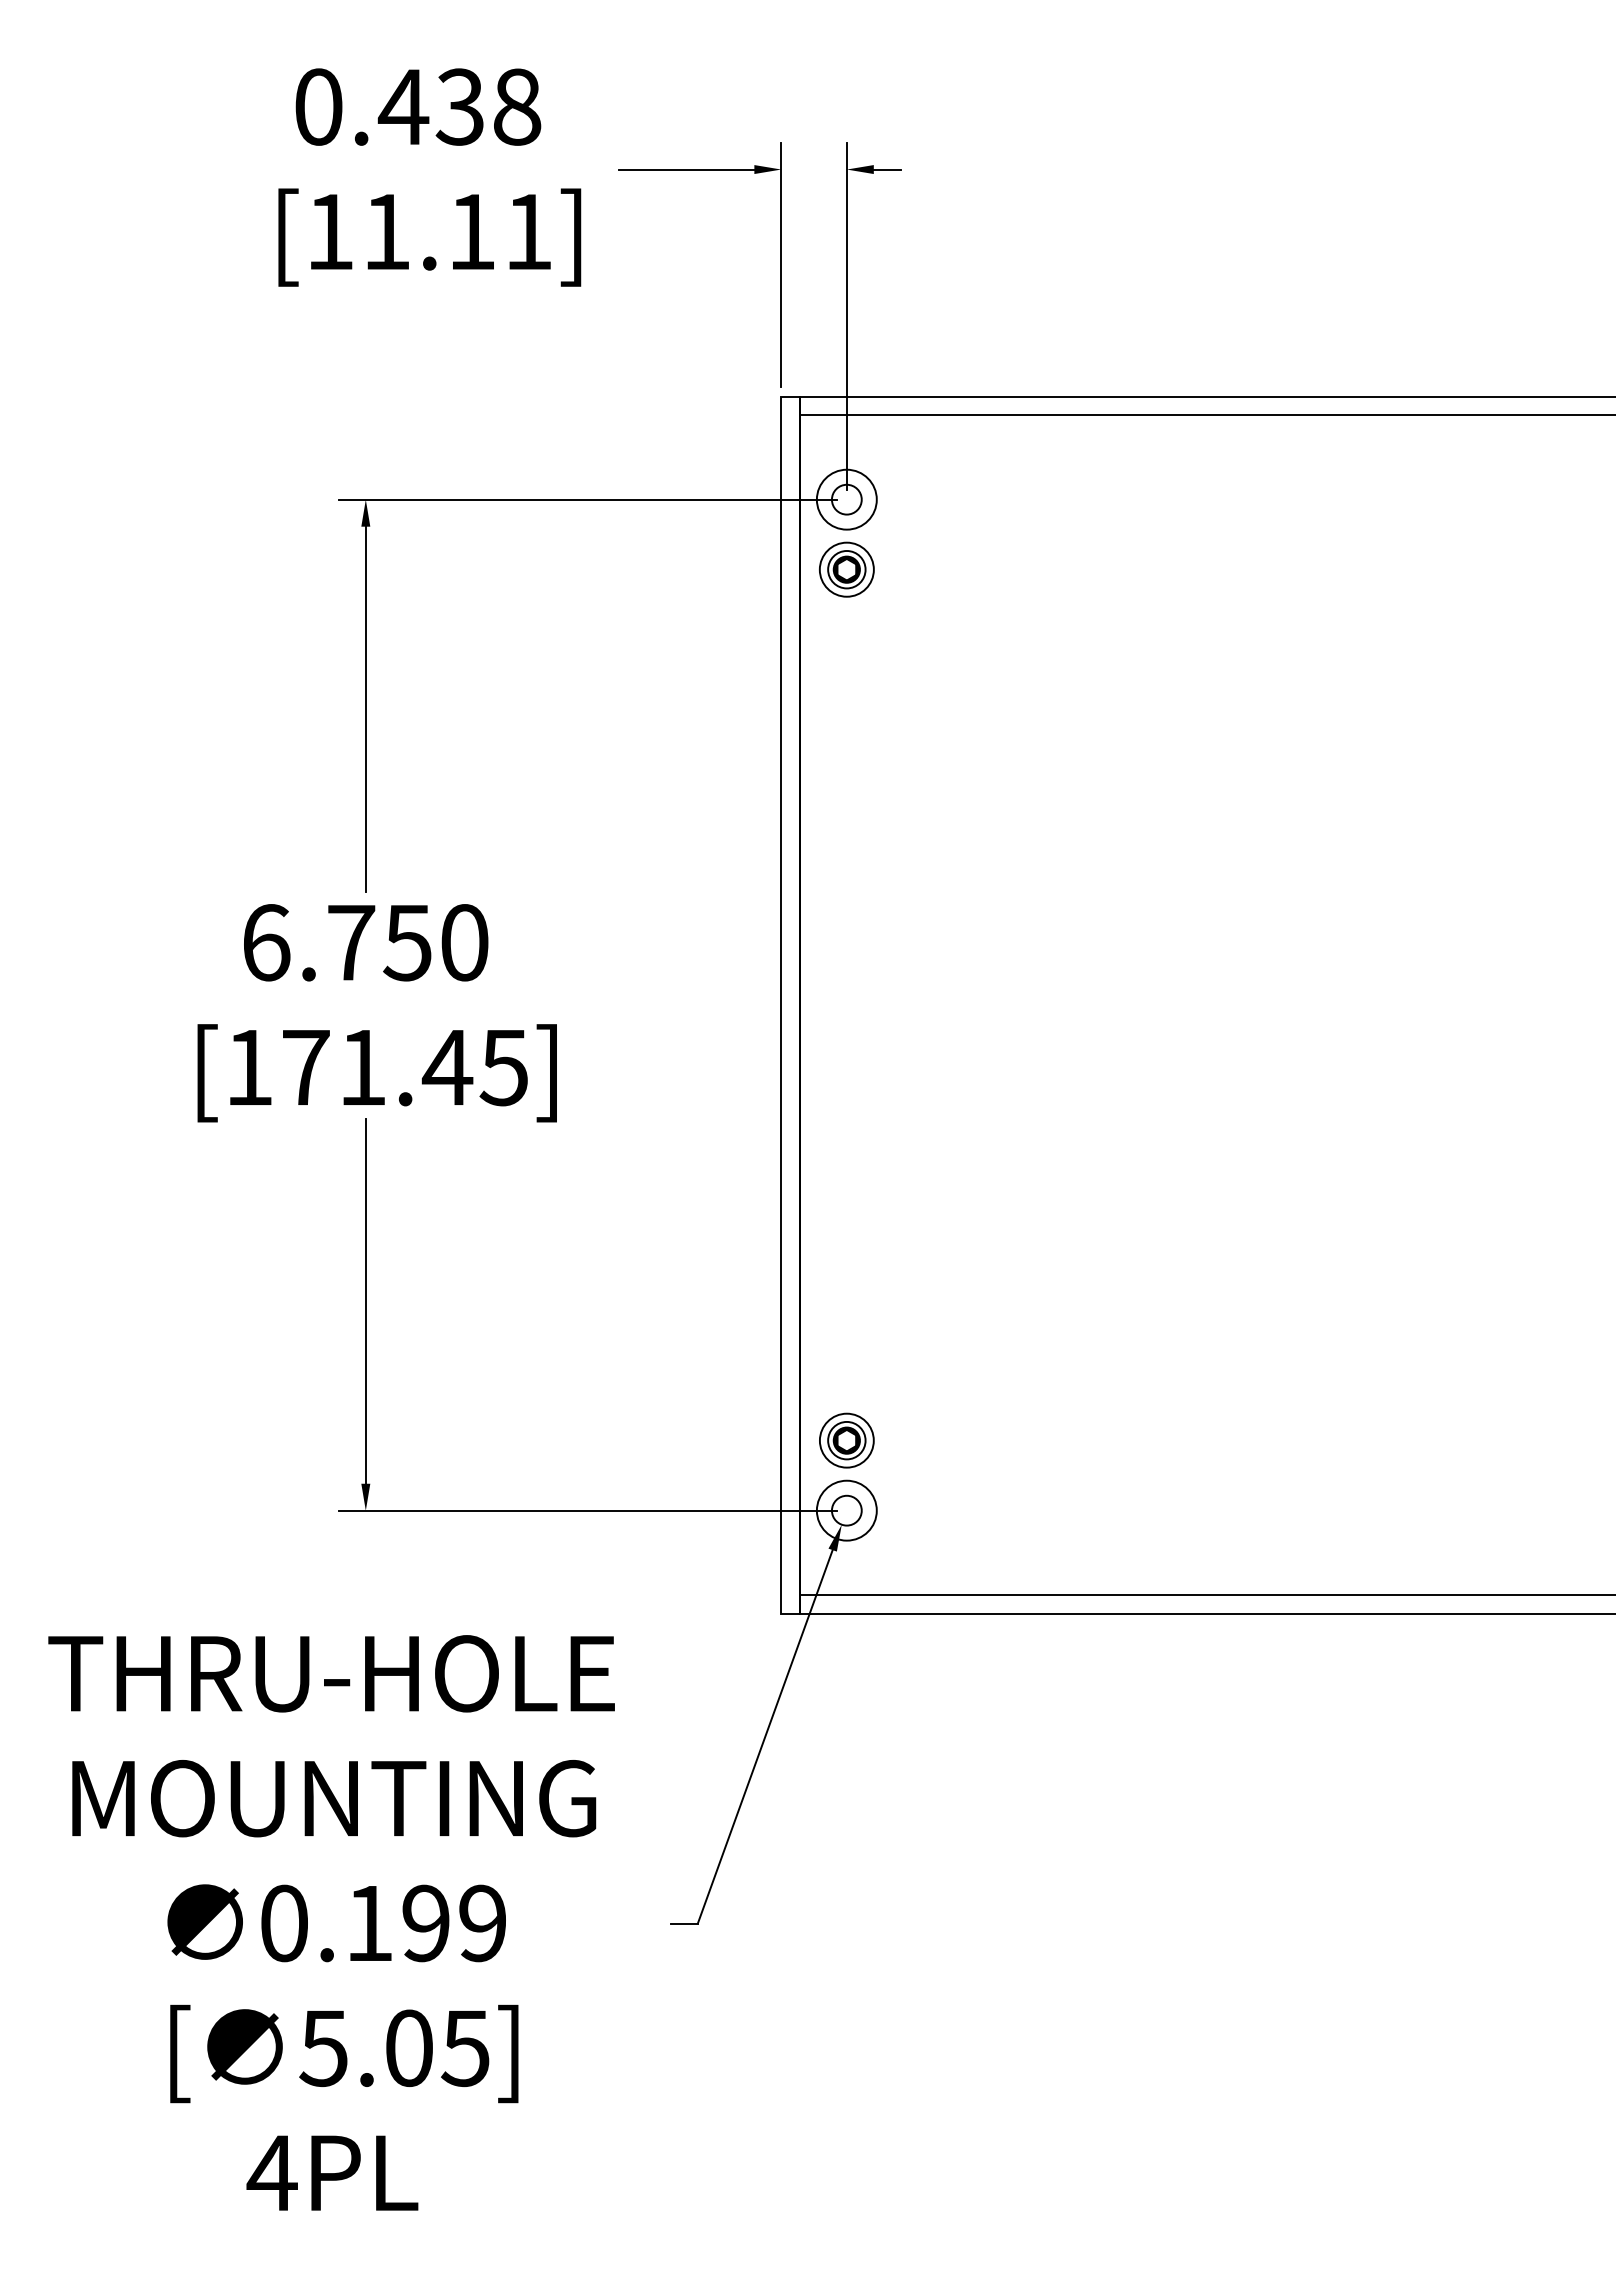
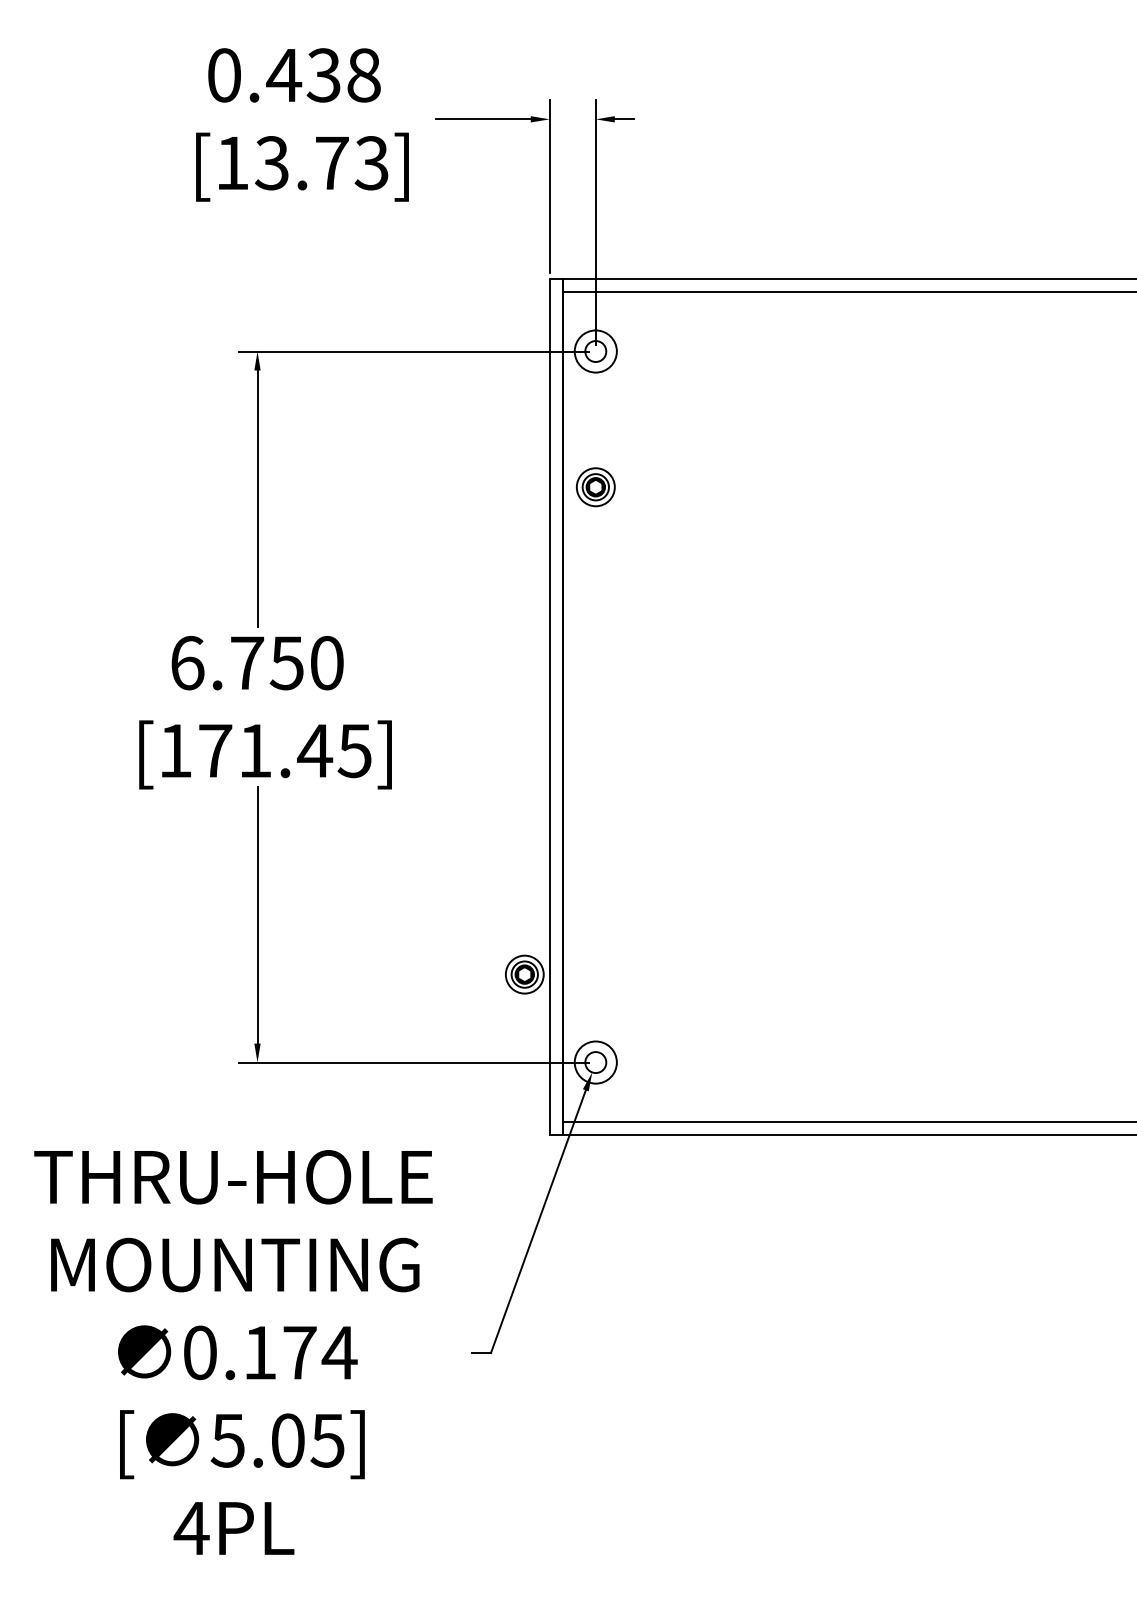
text: (456, 231) -> (321, 162), [11.11] -> [13.73]
part: (846, 569) -> (595, 487), moved
part: (846, 1440) -> (524, 974), moved
text: (455, 1923) -> (320, 1352), 0.199 -> 0.174

